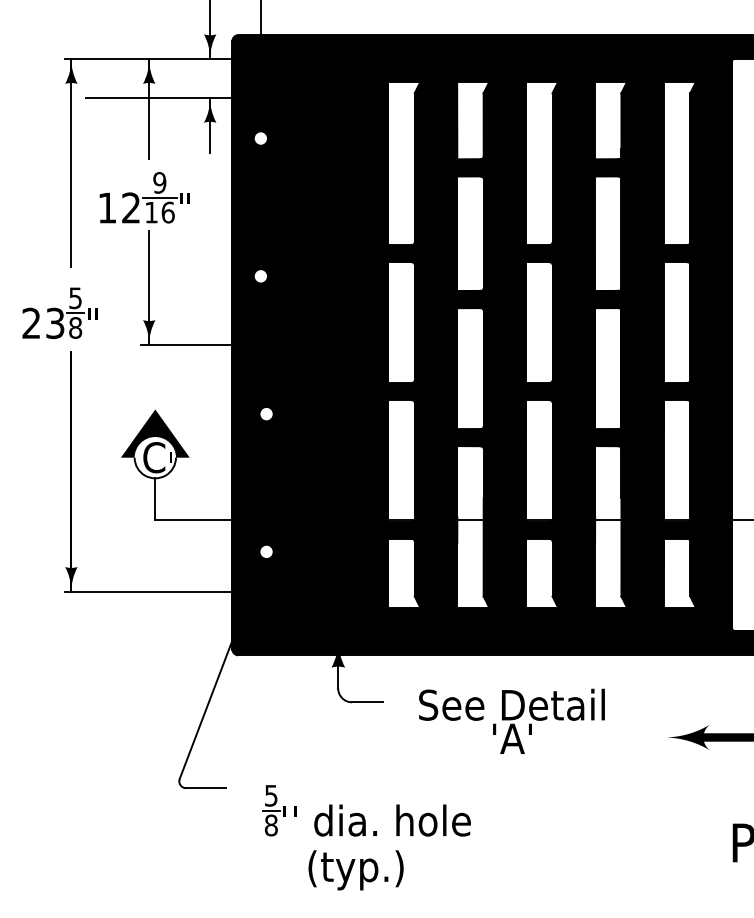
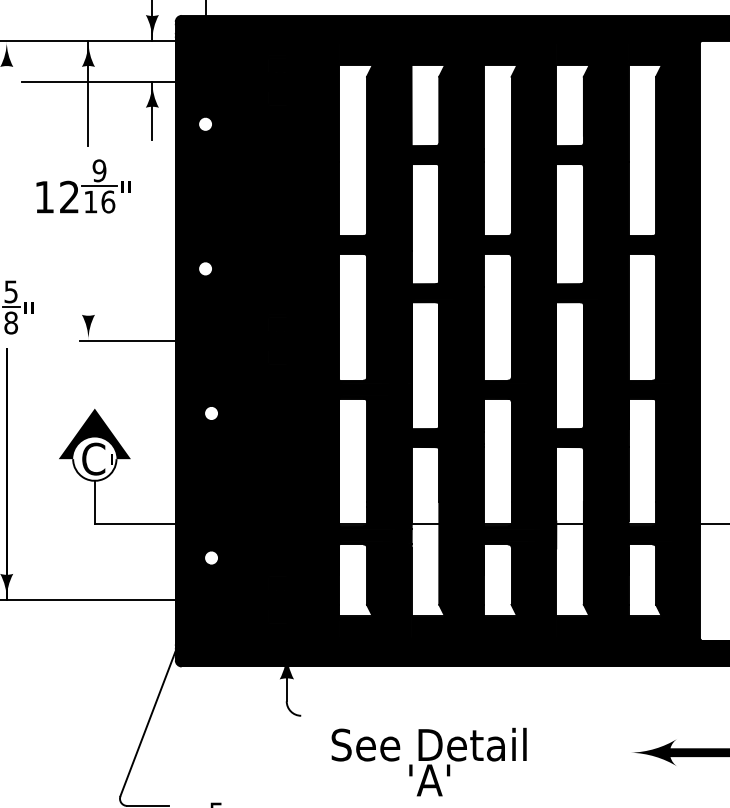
line: (71, 162) -> (6, 149), removed
line: (149, 287) -> (88, 280), removed
line: (367, 702) -> (317, 716), removed
text: (511, 720) -> (428, 761), moved

